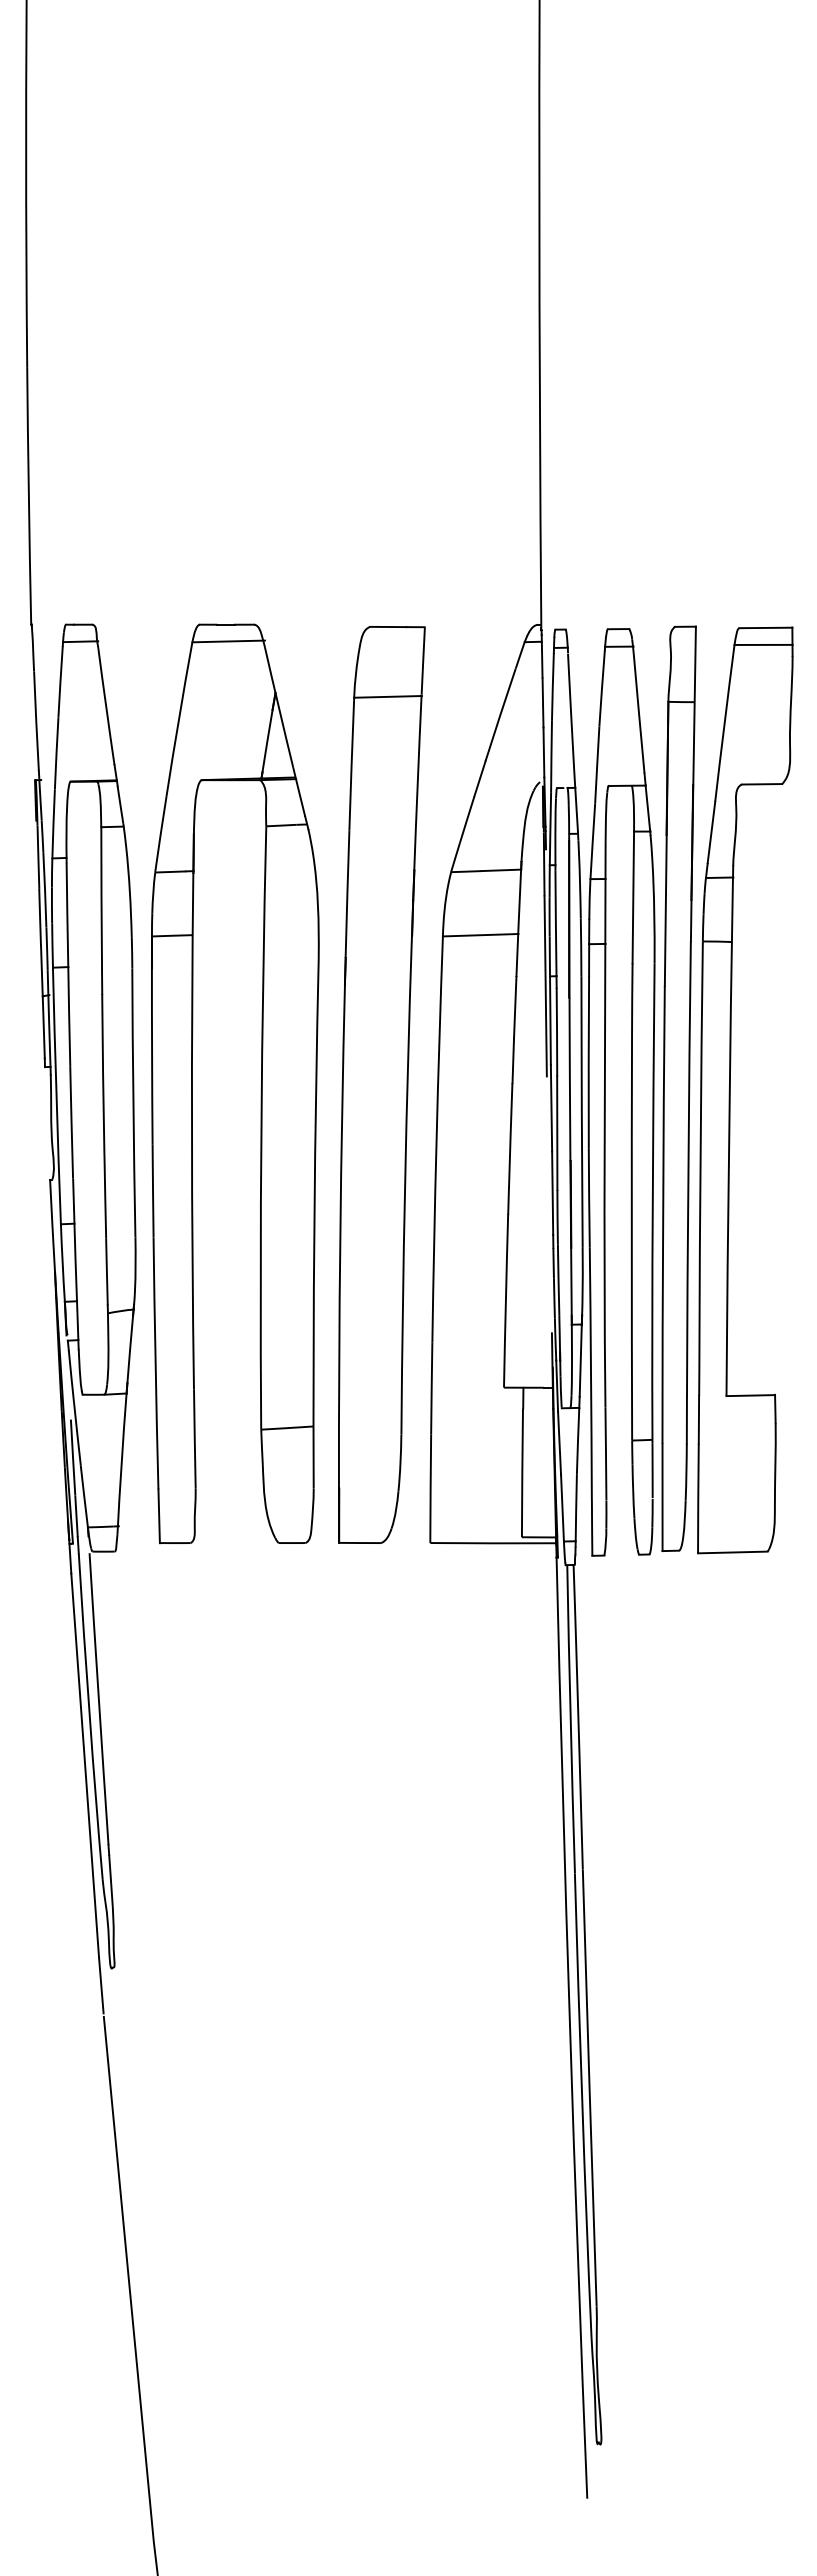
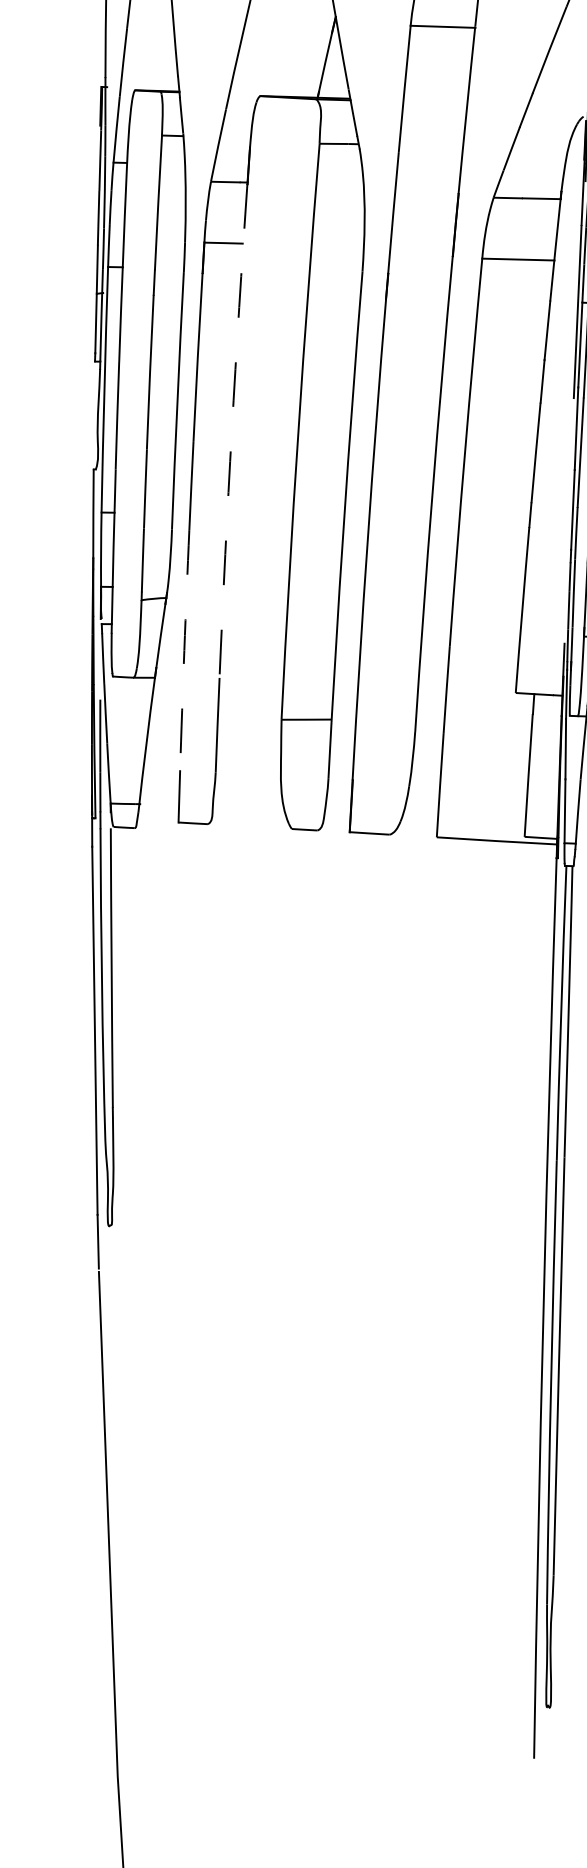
arc: (191, 1131) -> (231, 431), solid -> dashed
arc: (155, 1363) -> (184, 650), solid -> dashed

